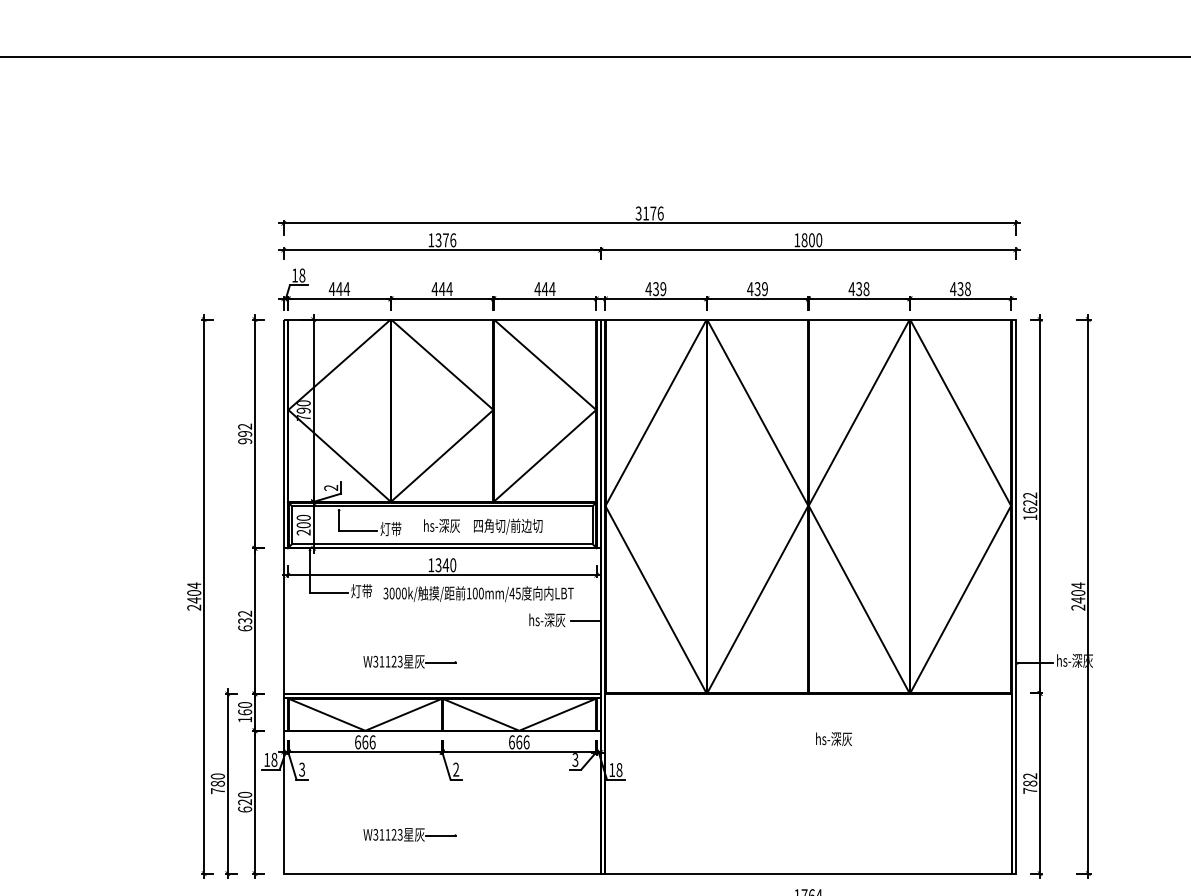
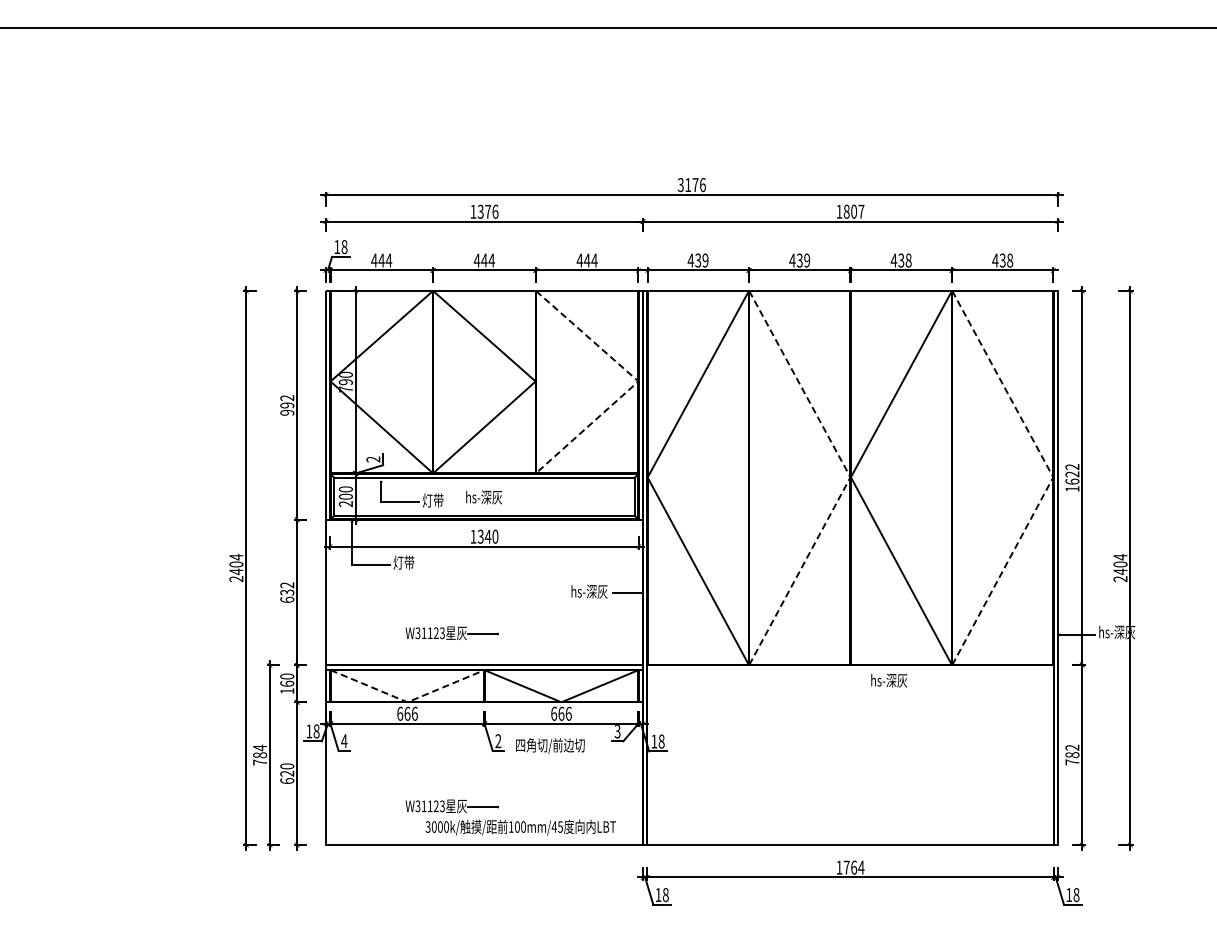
text: (819, 240) -> (861, 211), 1800 -> 1807
line: (596, 410) -> (638, 381), solid -> dashed
line: (1011, 506) -> (1053, 477), solid -> dashed
line: (808, 507) -> (850, 478), solid -> dashed
text: (508, 526) -> (550, 745), moved
text: (478, 594) -> (520, 827), moved
line: (365, 731) -> (407, 702), solid -> dashed
text: (834, 739) -> (889, 680), moved
text: (302, 770) -> (344, 741), 3 -> 4
text: (218, 776) -> (260, 747), 780 -> 784

